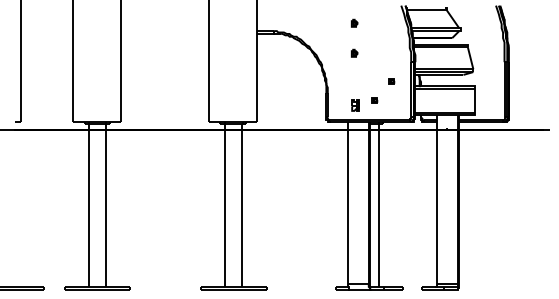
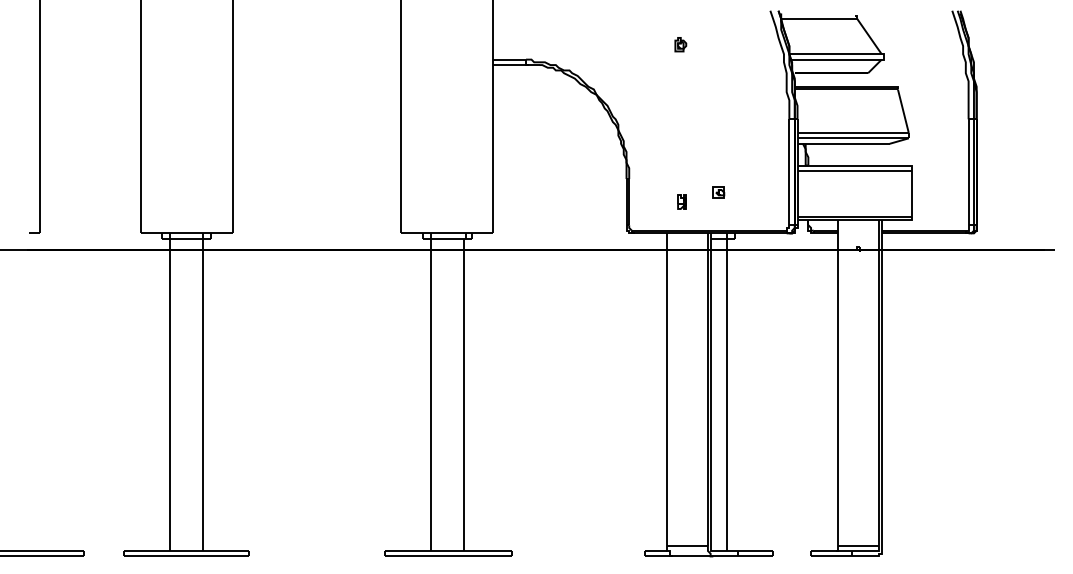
part: (354, 52) -> (680, 100), removed
part: (391, 81) -> (751, 156), removed
part: (354, 105) -> (680, 202), size x0.62

